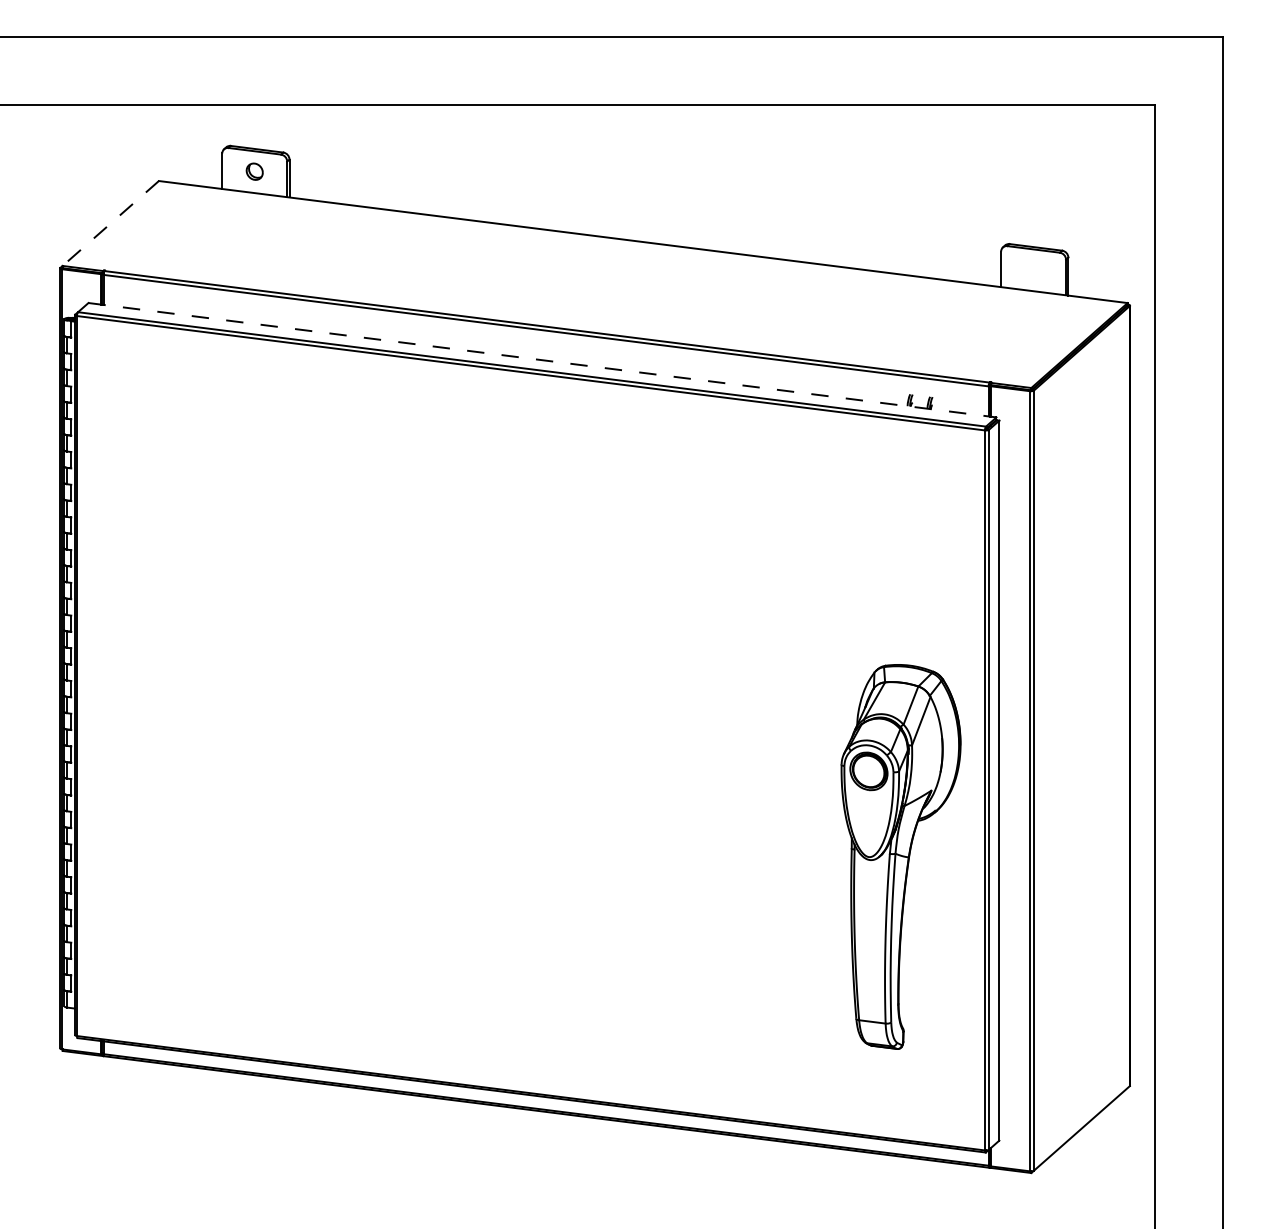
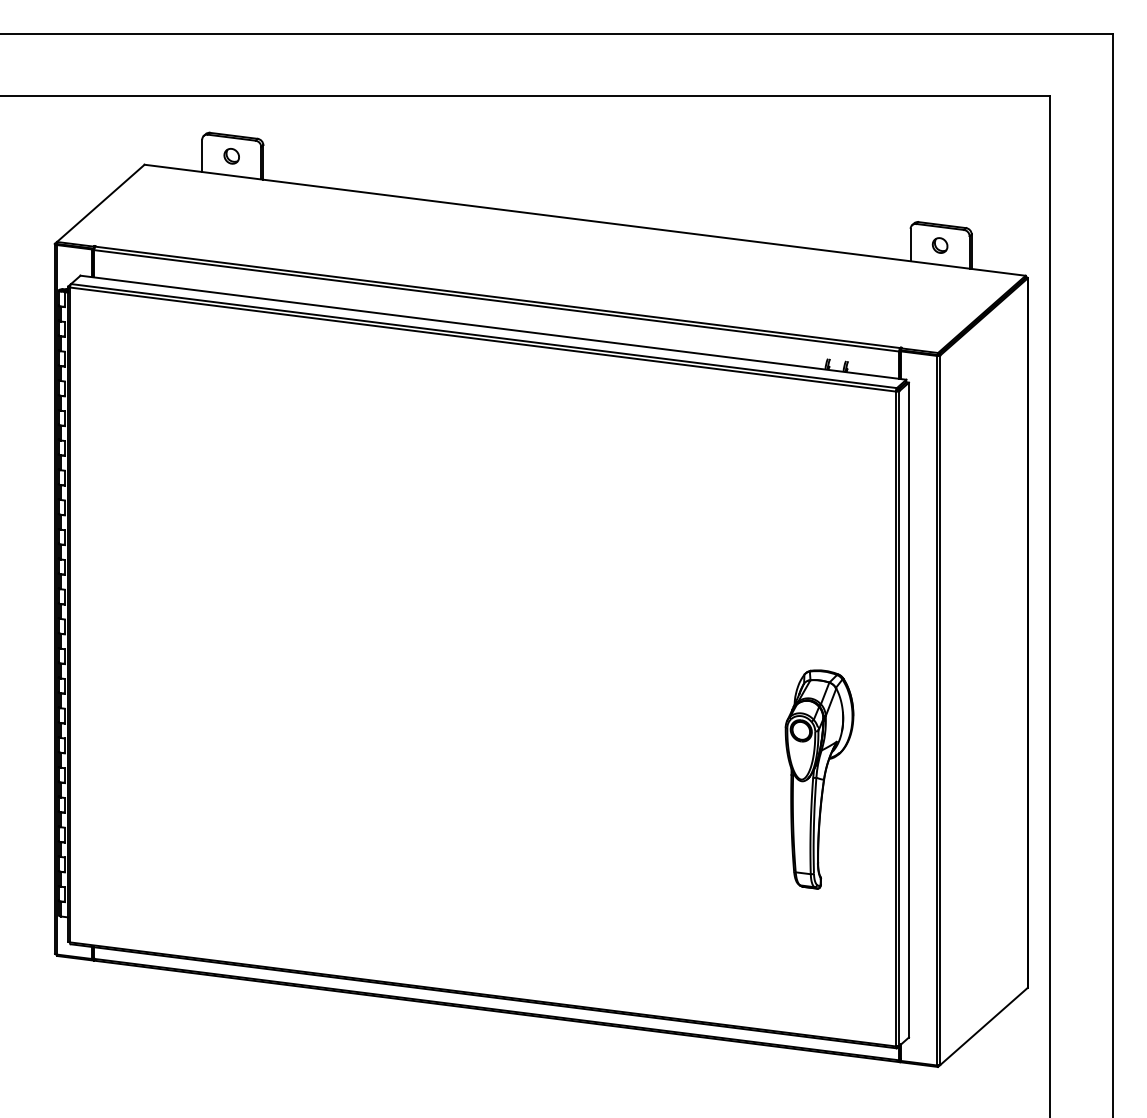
line: (110, 223) -> (100, 203), dashed -> solid
part: (1032, 269) -> (939, 245), added
line: (542, 359) -> (493, 327), dashed -> solid
part: (900, 856) -> (819, 779), size x0.62

